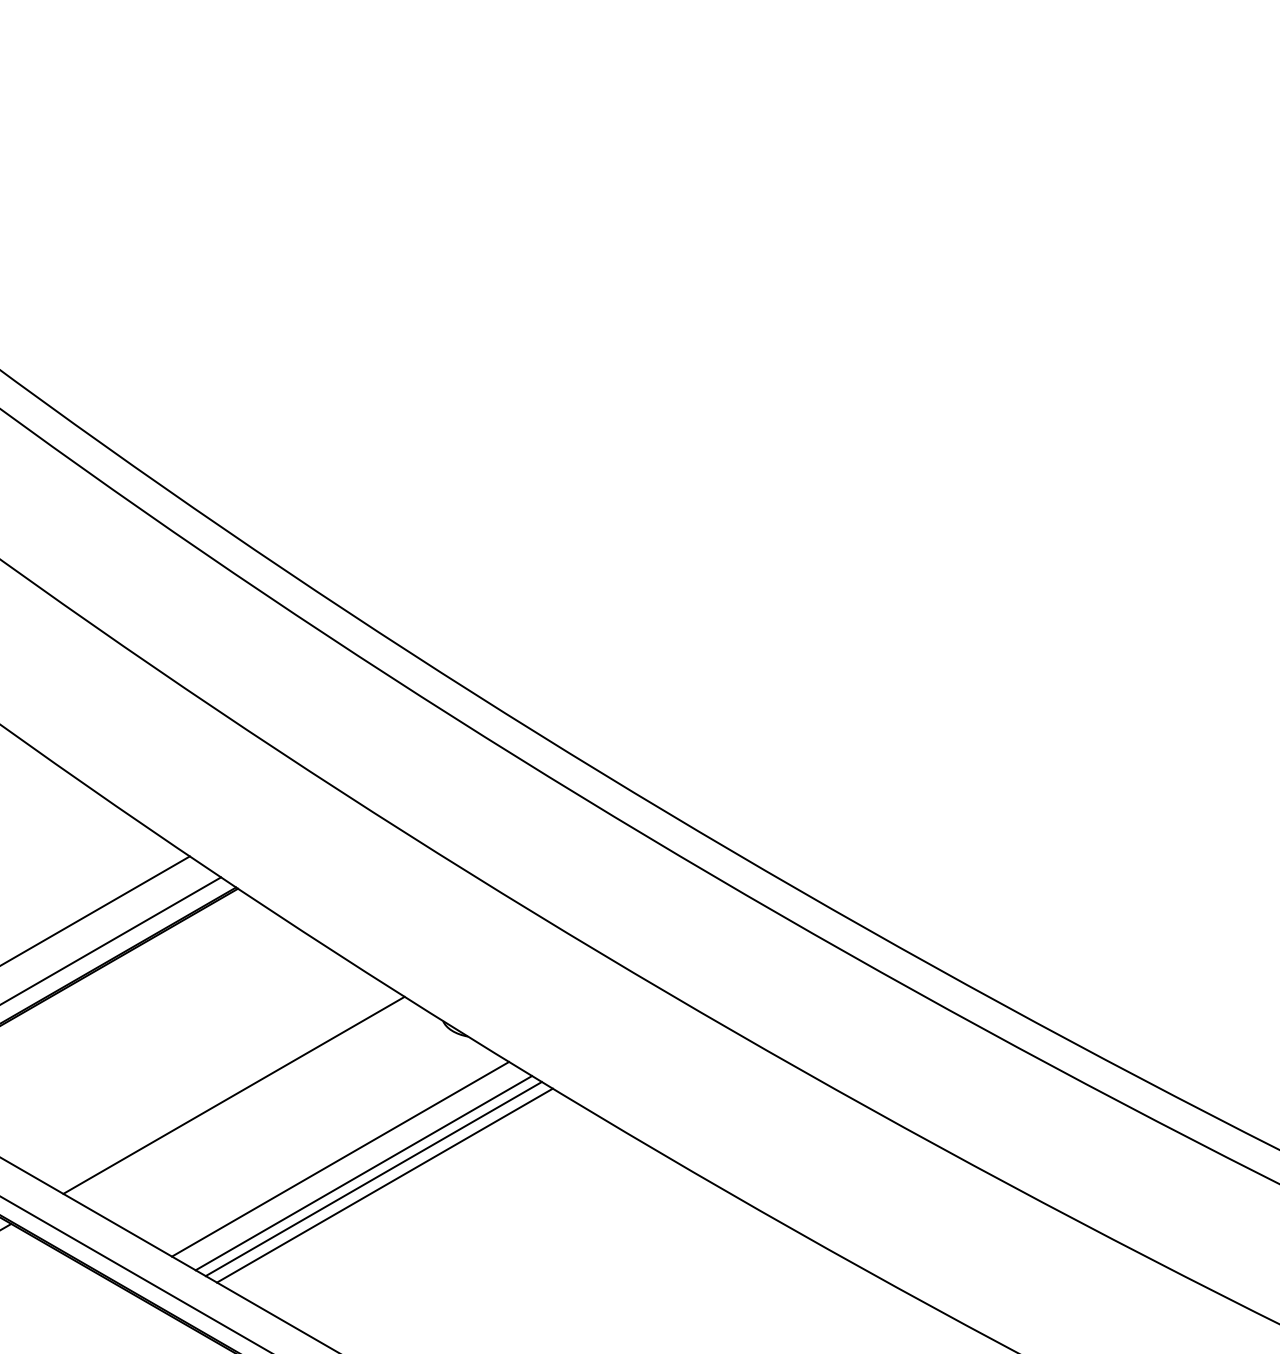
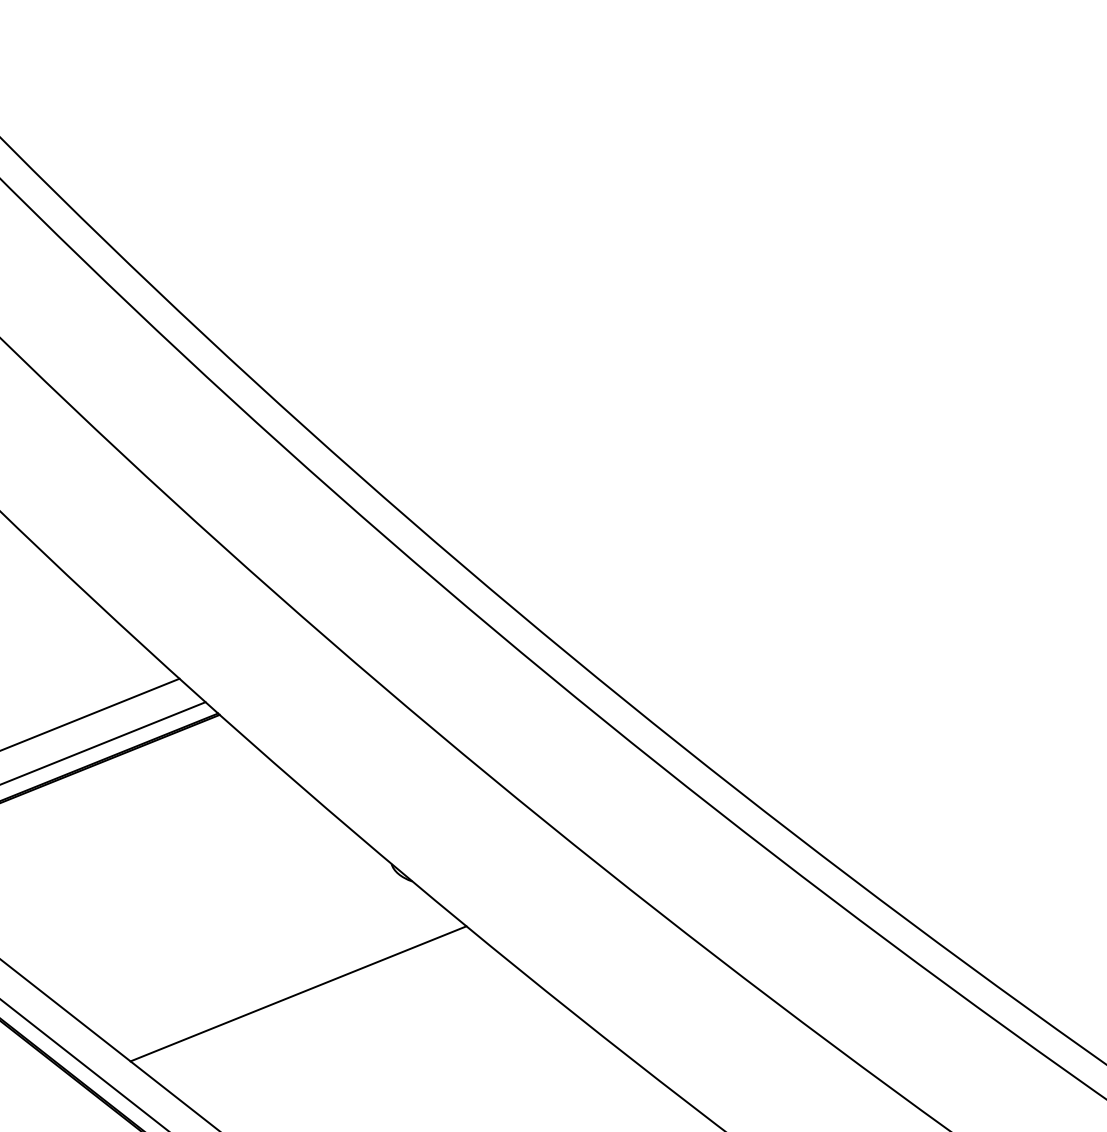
line: (233, 1094) -> (188, 904), removed
line: (340, 1158) -> (278, 977), removed
line: (373, 1179) -> (306, 1000), removed
line: (384, 1185) -> (315, 1007), removed

